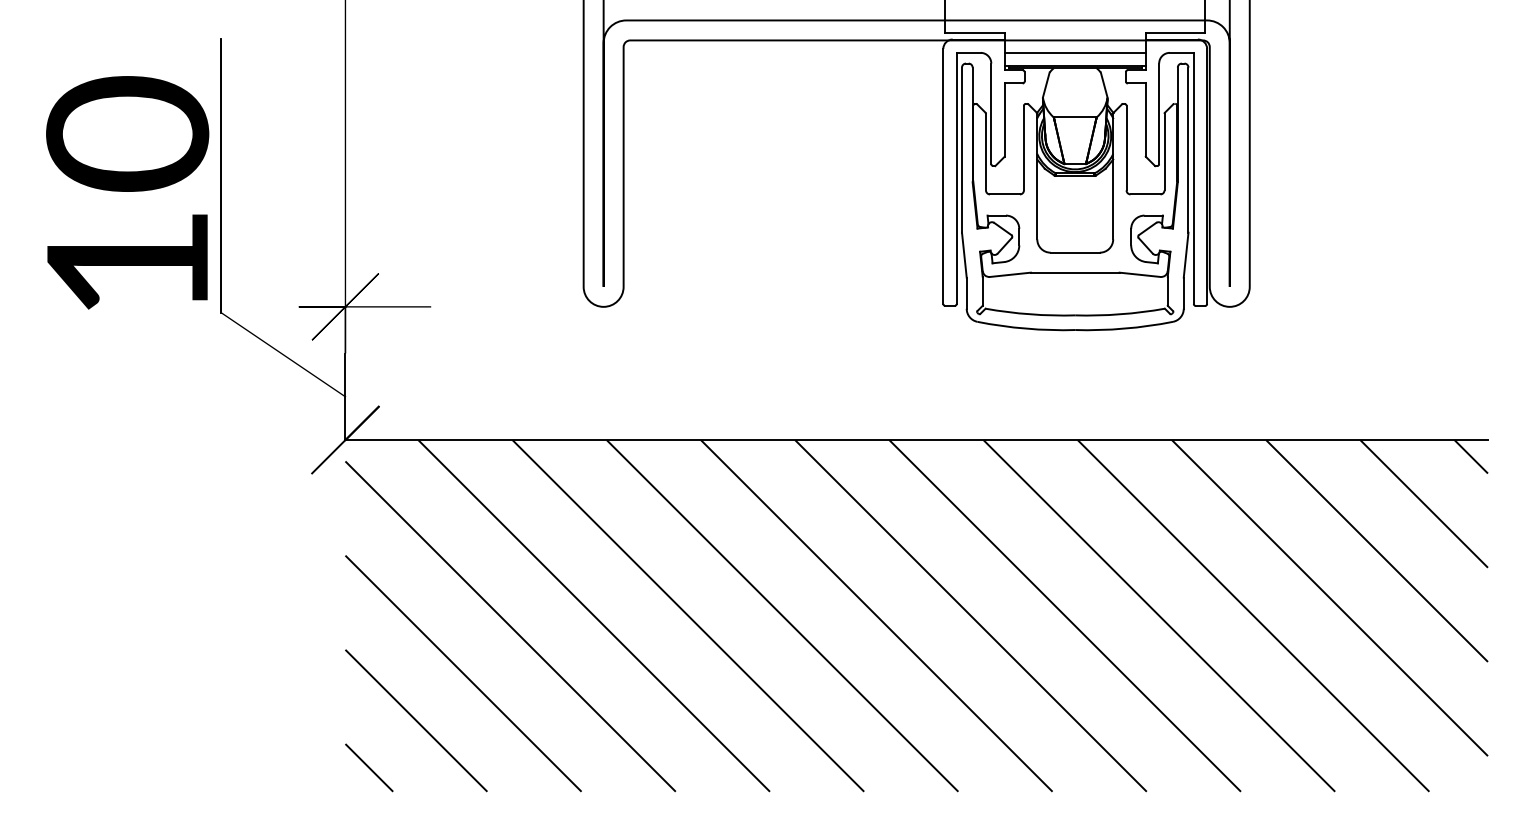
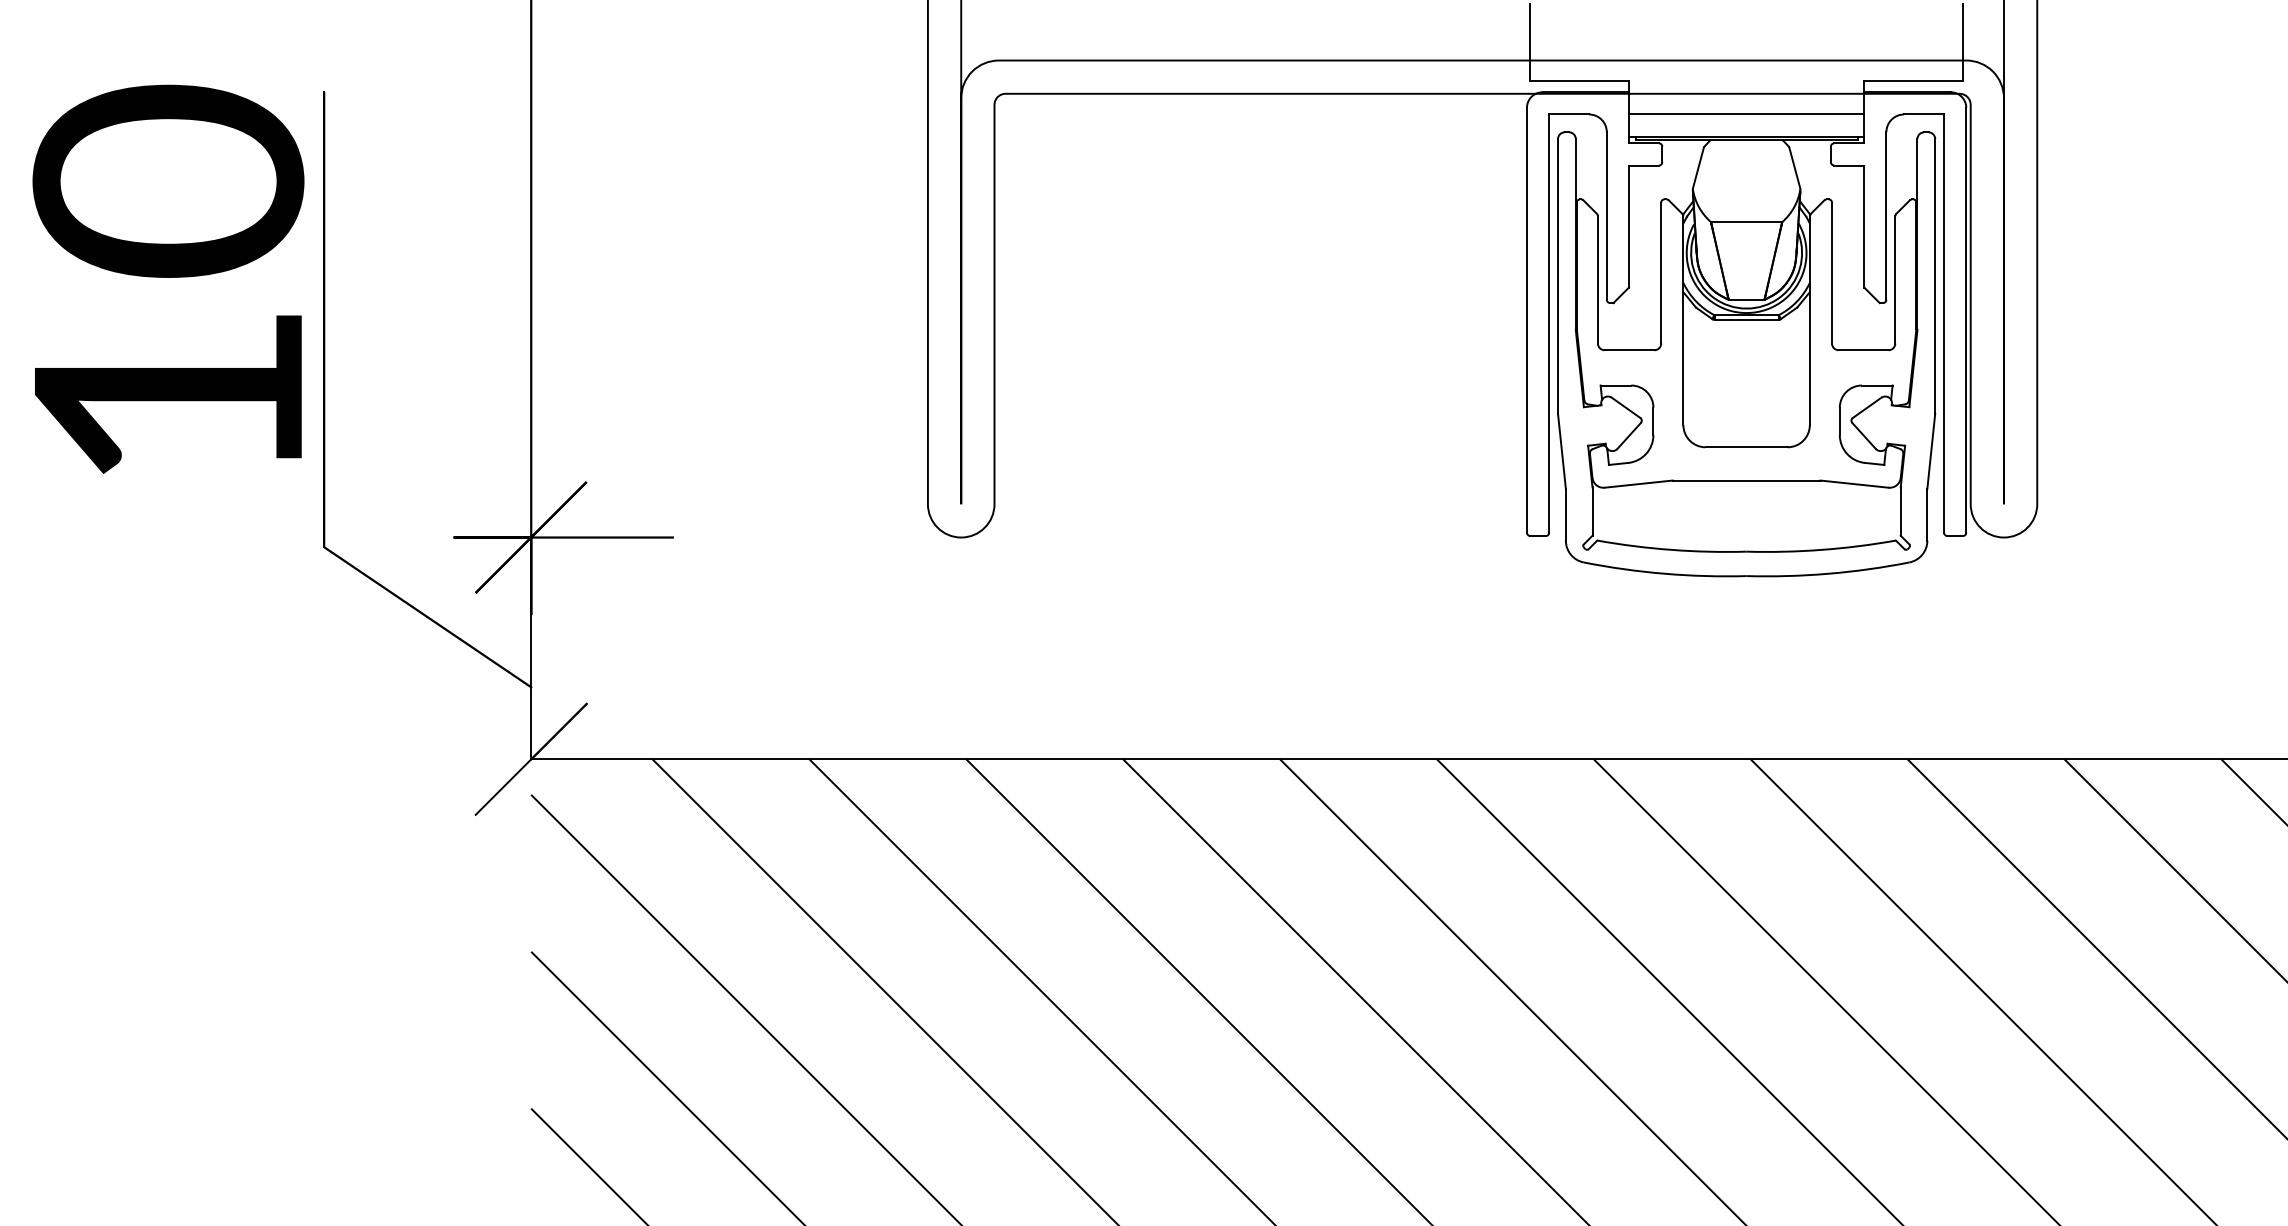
text: (127, 192) -> (168, 278), moved

